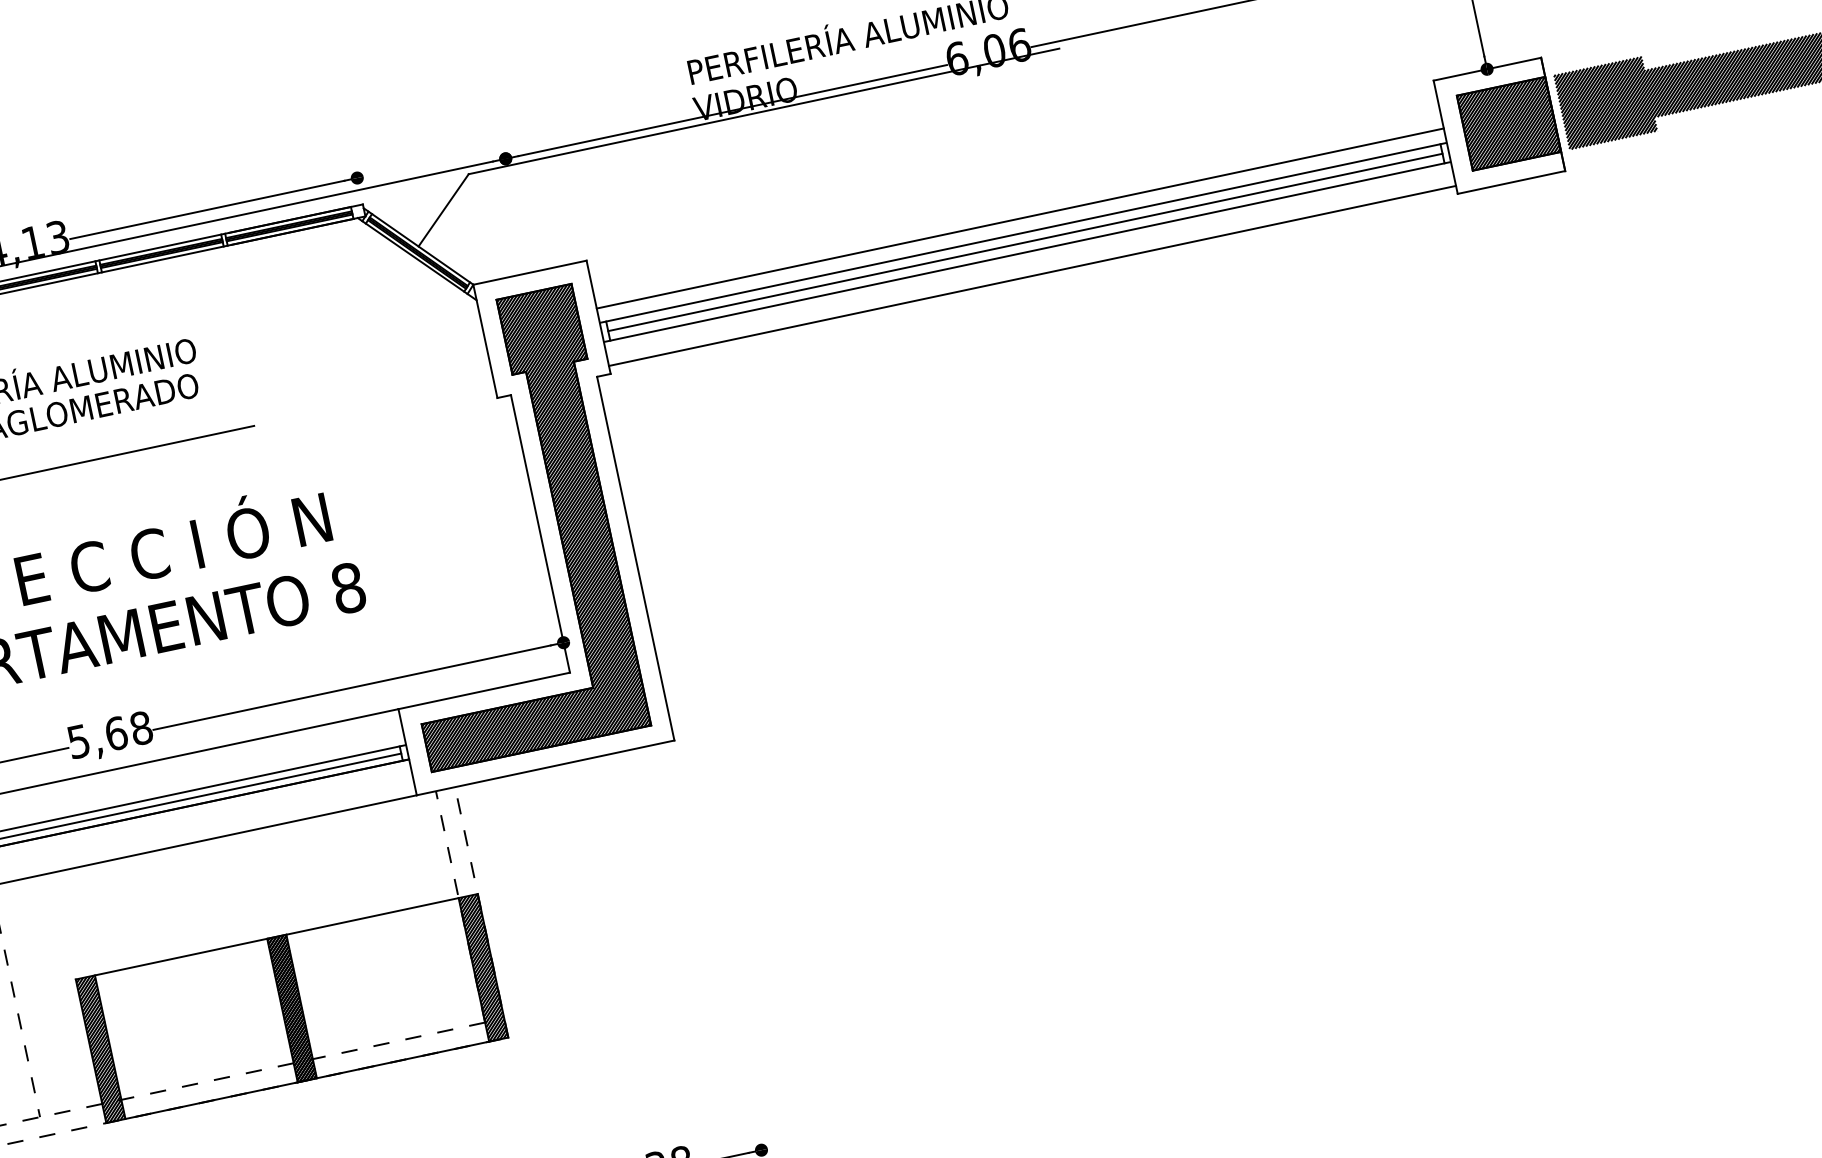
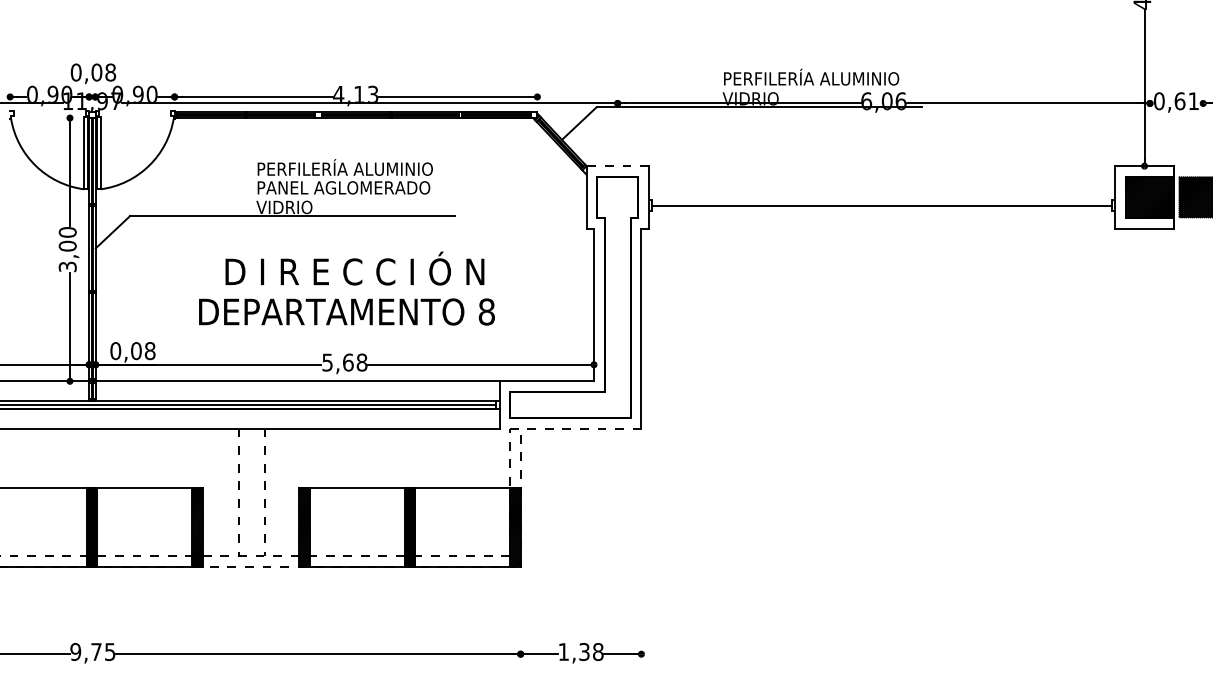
line: (1019, 218) -> (881, 192), removed
line: (1022, 233) -> (881, 200), removed
line: (1026, 251) -> (881, 210), removed
line: (529, 273) -> (617, 166), solid -> dashed
line: (1031, 276) -> (881, 224), removed
hatch: (502, 528) -> (574, 297), removed
line: (545, 767) -> (570, 428), solid -> dashed

